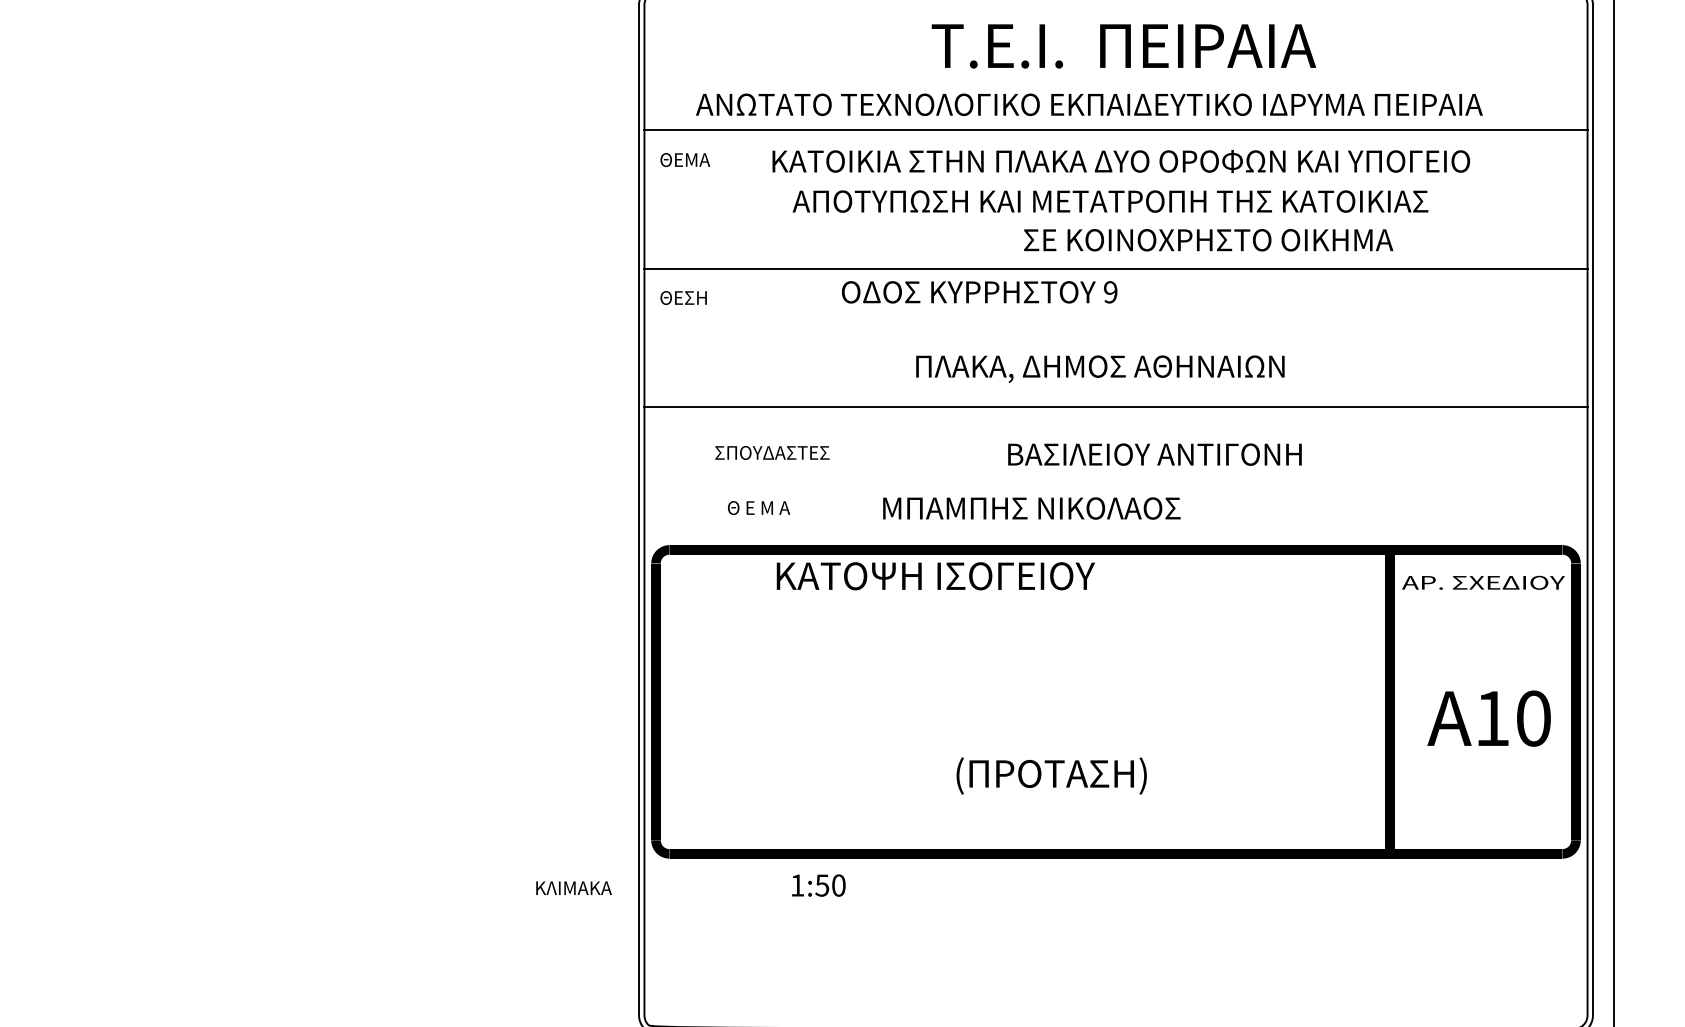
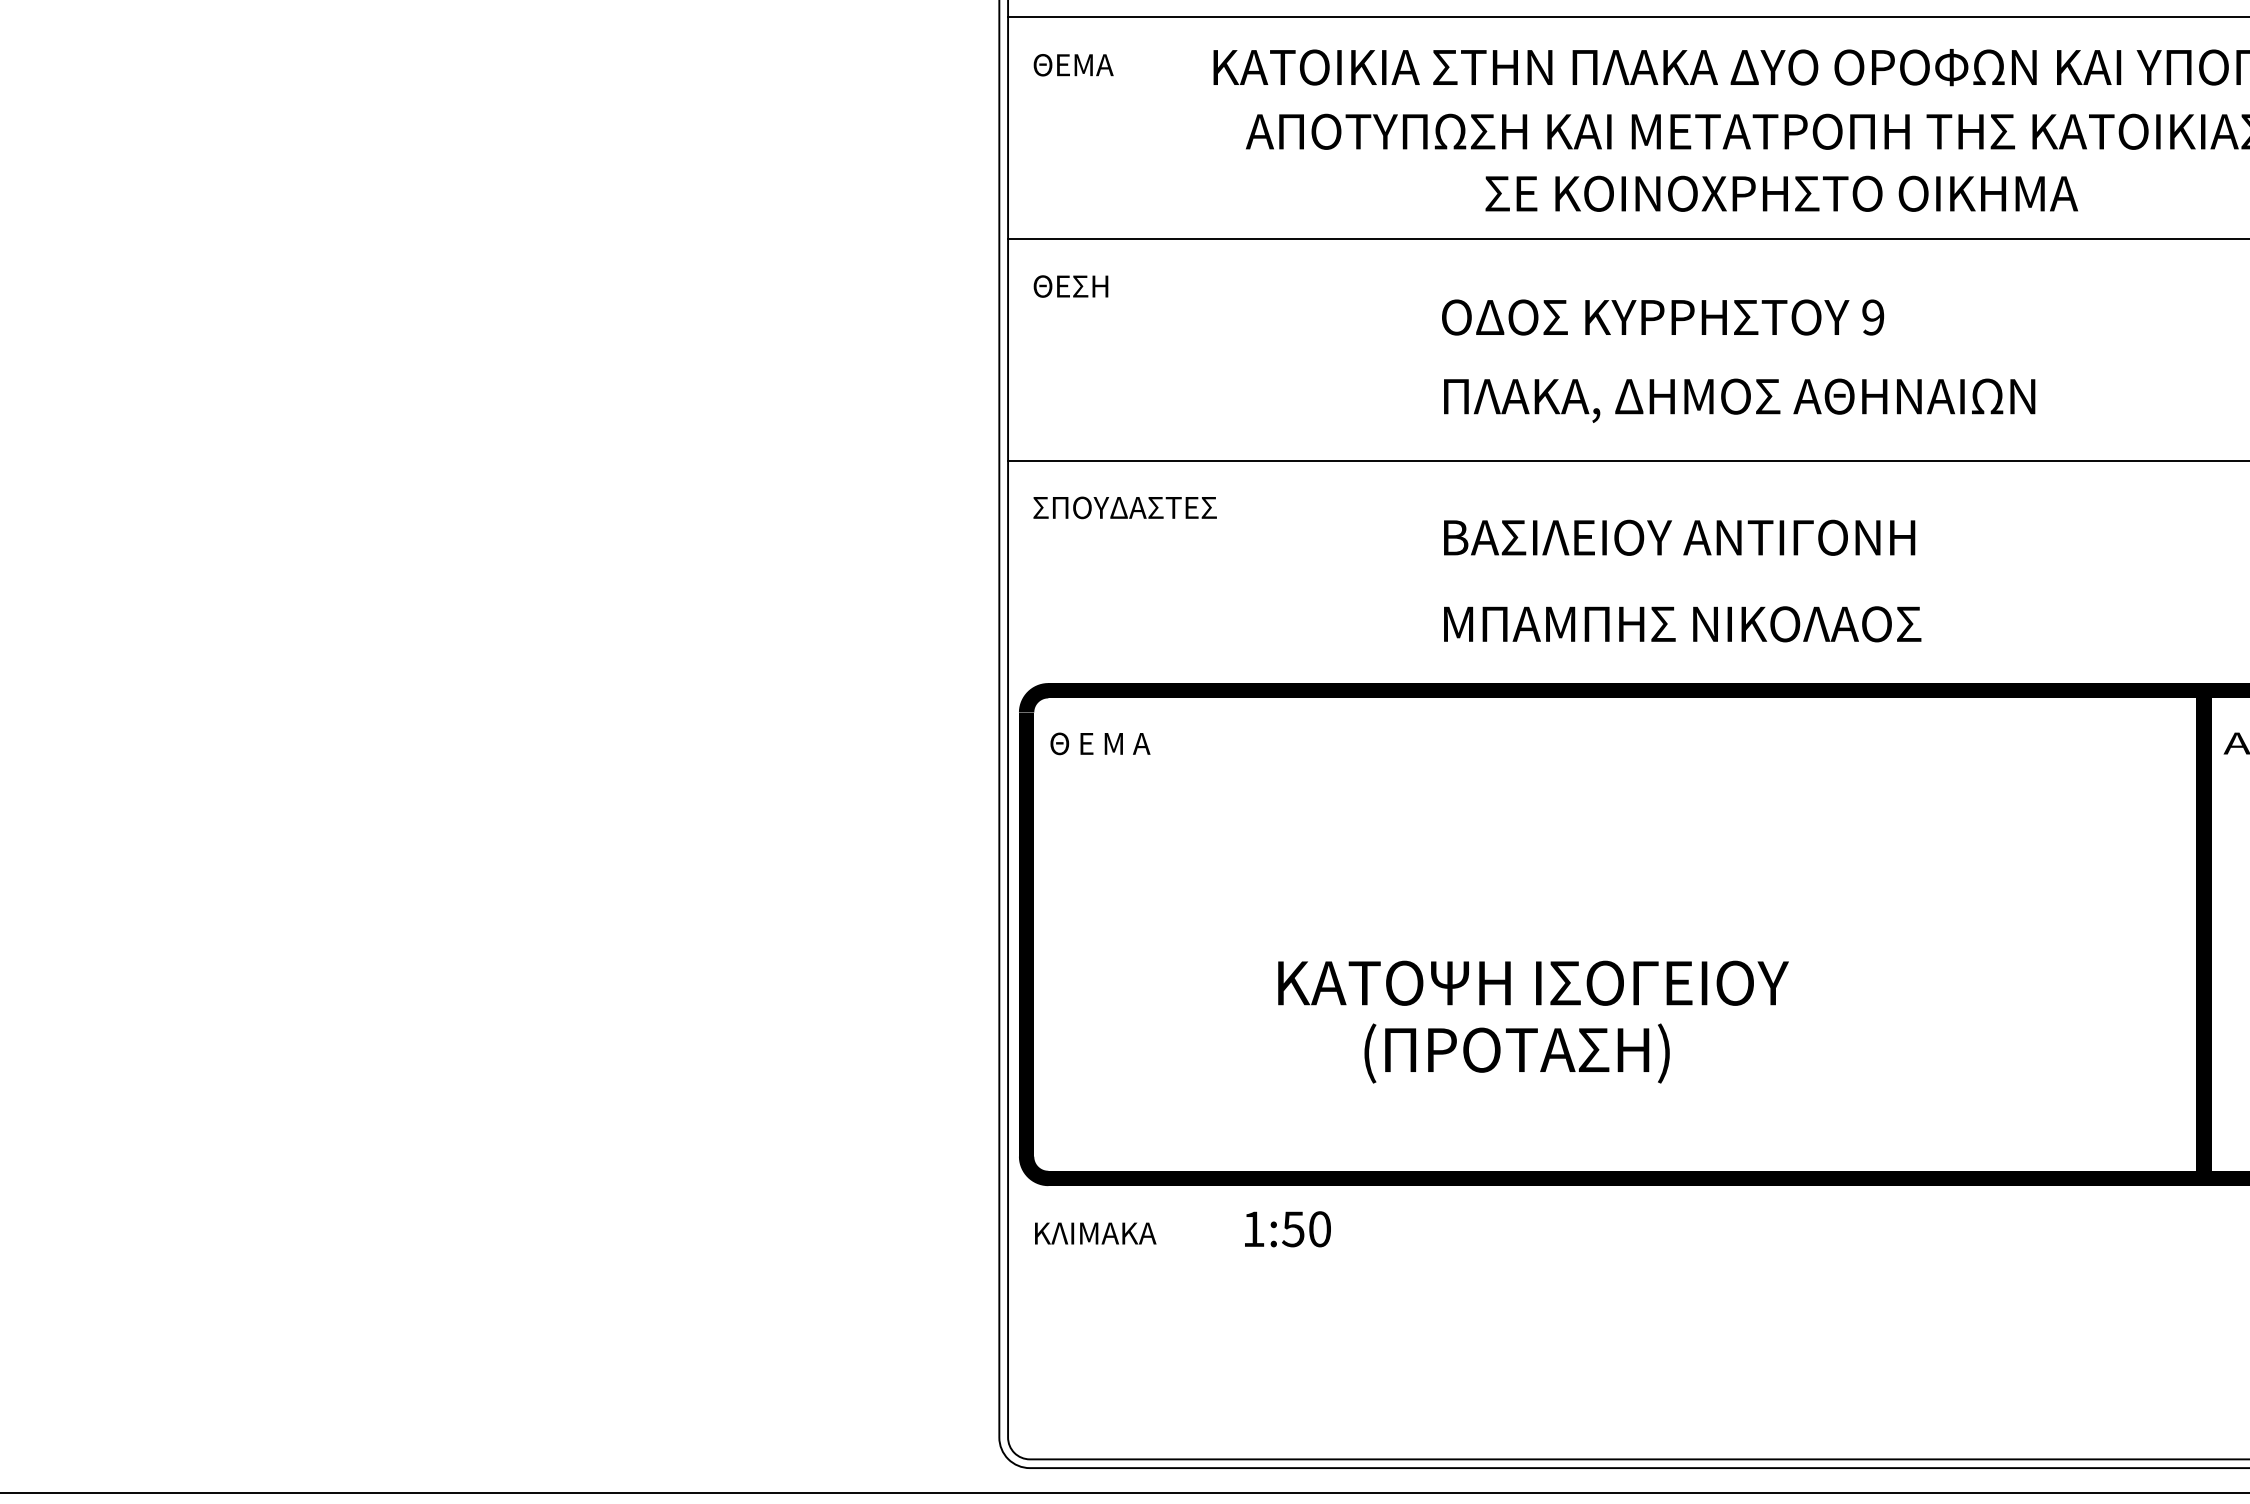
text: (1208, 240) -> (1781, 194), moved
text: (979, 292) -> (1662, 317), moved
text: (772, 452) -> (1125, 507), moved
text: (1154, 454) -> (1678, 537), moved
text: (759, 507) -> (1101, 742), moved
text: (1031, 508) -> (1682, 624), moved
text: (935, 576) -> (1532, 983), moved
text: (1051, 775) -> (1516, 1052), moved
text: (573, 887) -> (1094, 1232), moved

